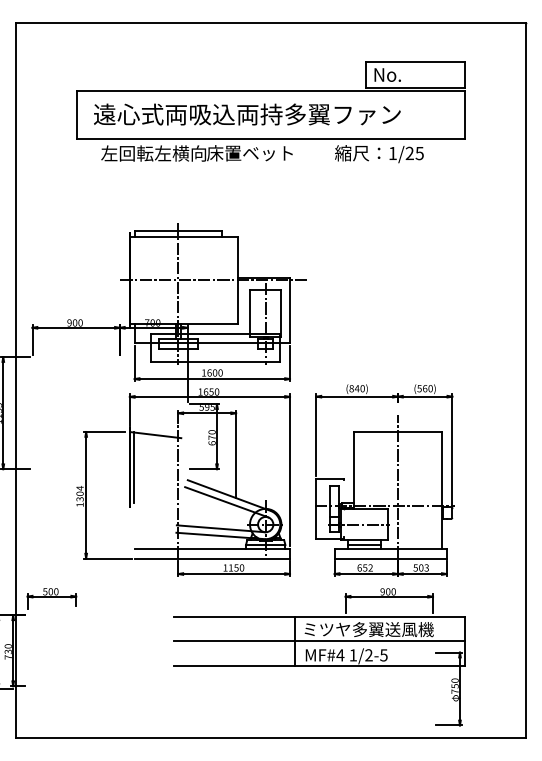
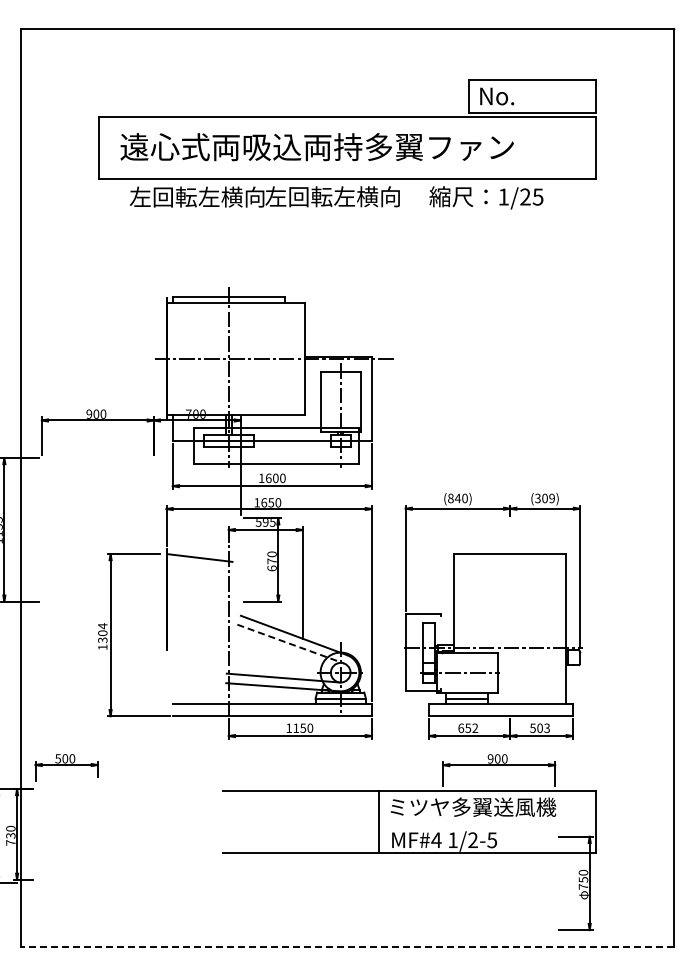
text: (259, 153) -> (332, 196), 床置ベット -> 左回転左横向
text: (424, 388) -> (544, 498), (560) -> (309)
line: (133, 467) -> (171, 599), removed
line: (398, 486) -> (510, 624), removed
line: (226, 502) -> (290, 644), solid -> dashed
line: (319, 641) -> (409, 822), removed
line: (271, 738) -> (347, 946), solid -> dashed

